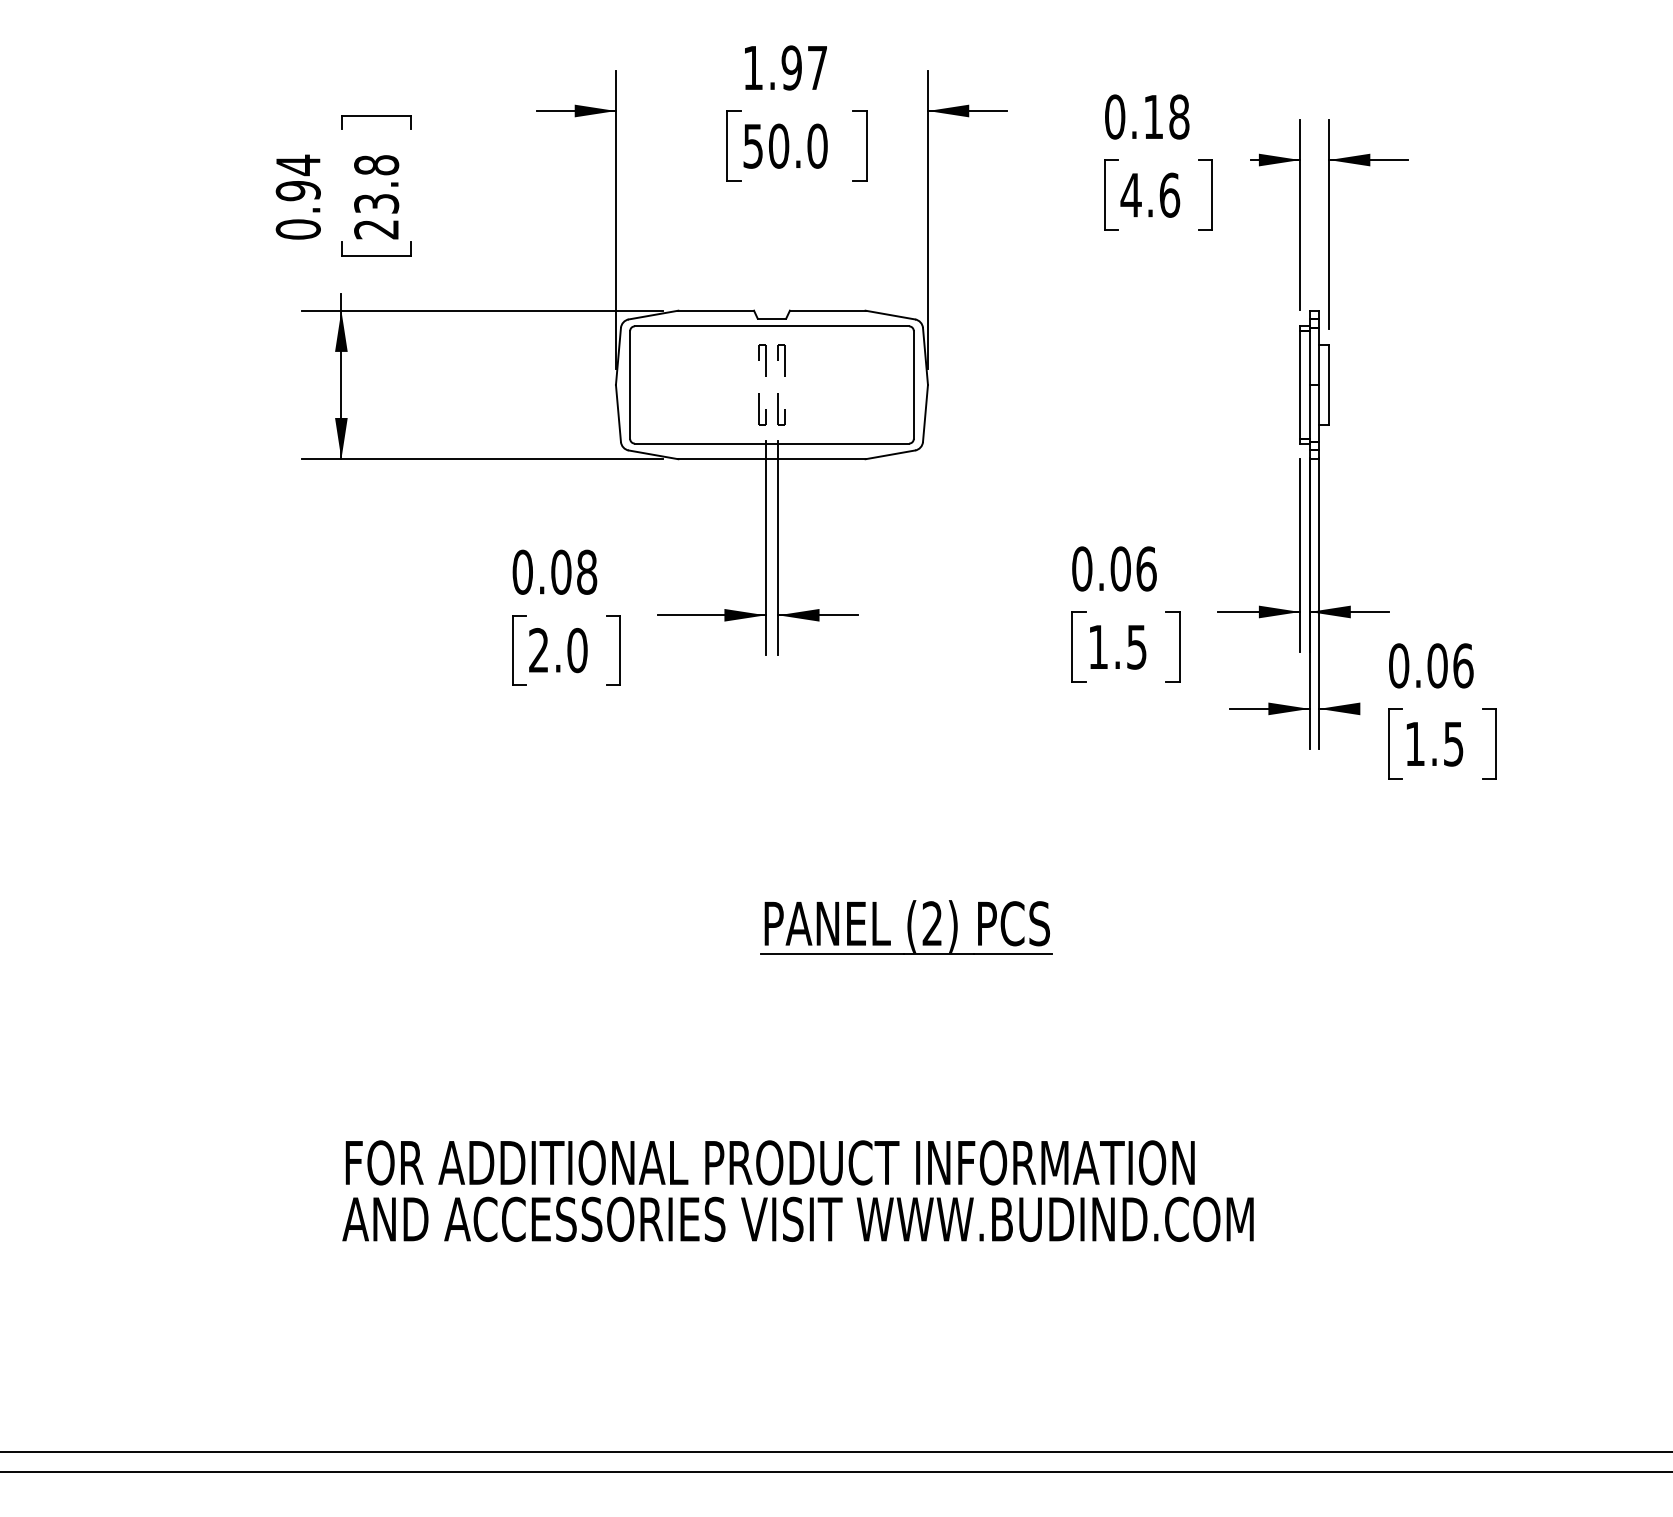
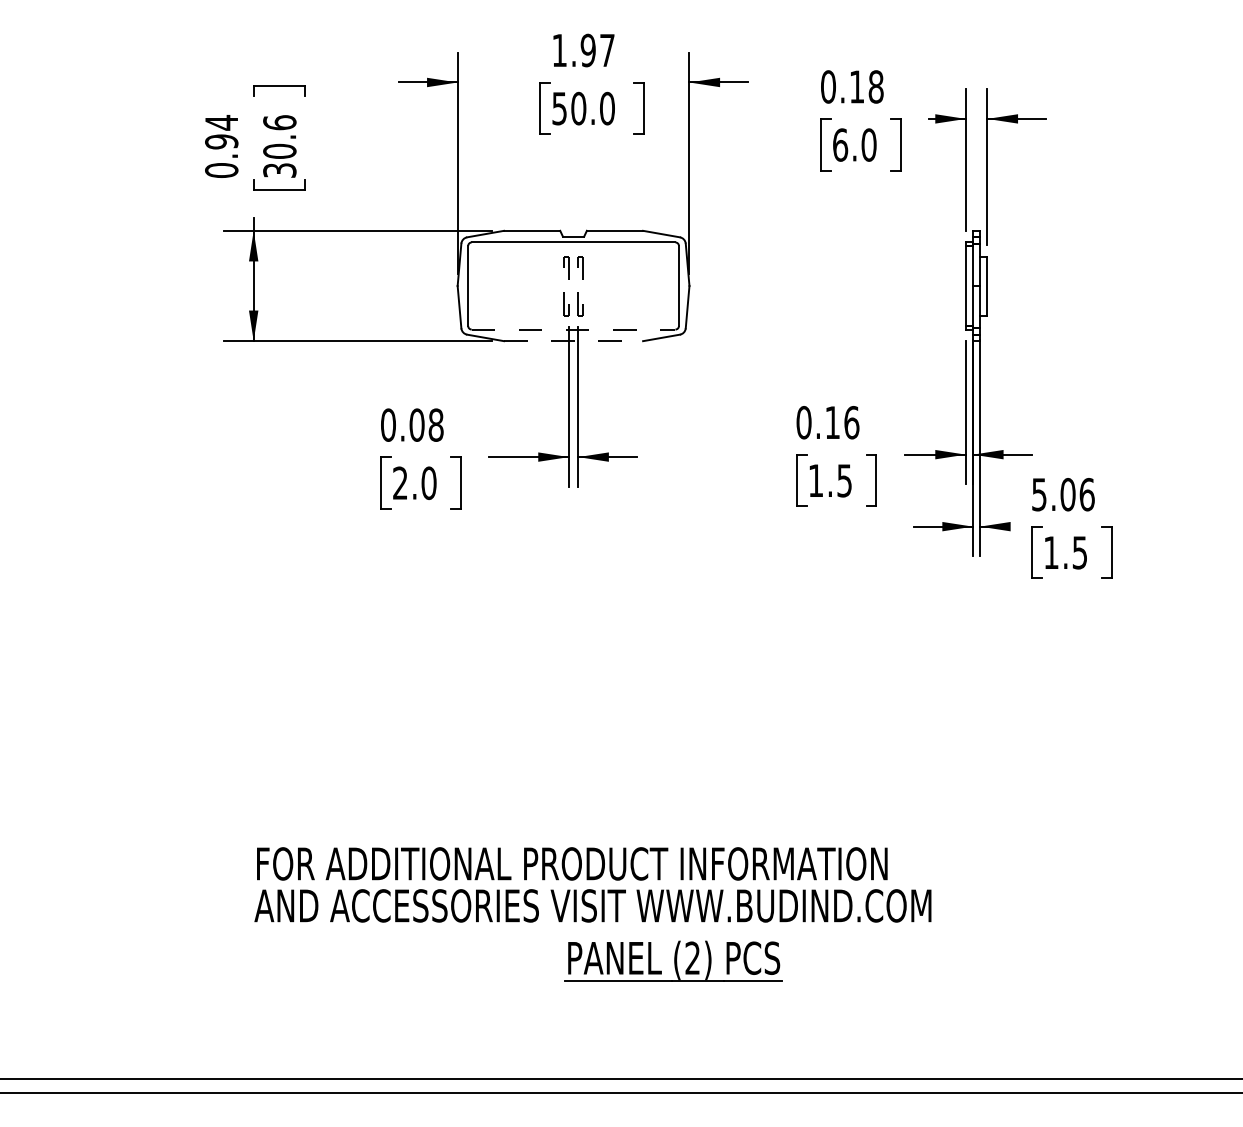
text: (1150, 194) -> (854, 144), 4.6 -> 6.0
text: (376, 197) -> (279, 146), 23.8 -> 30.6
line: (771, 443) -> (573, 329), solid -> dashed
line: (771, 459) -> (573, 341), solid -> dashed
text: (1120, 568) -> (832, 422), 0.06 -> 0.16
text: (1399, 665) -> (1039, 494), 0.06 -> 5.06
part: (906, 926) -> (673, 960), moved

